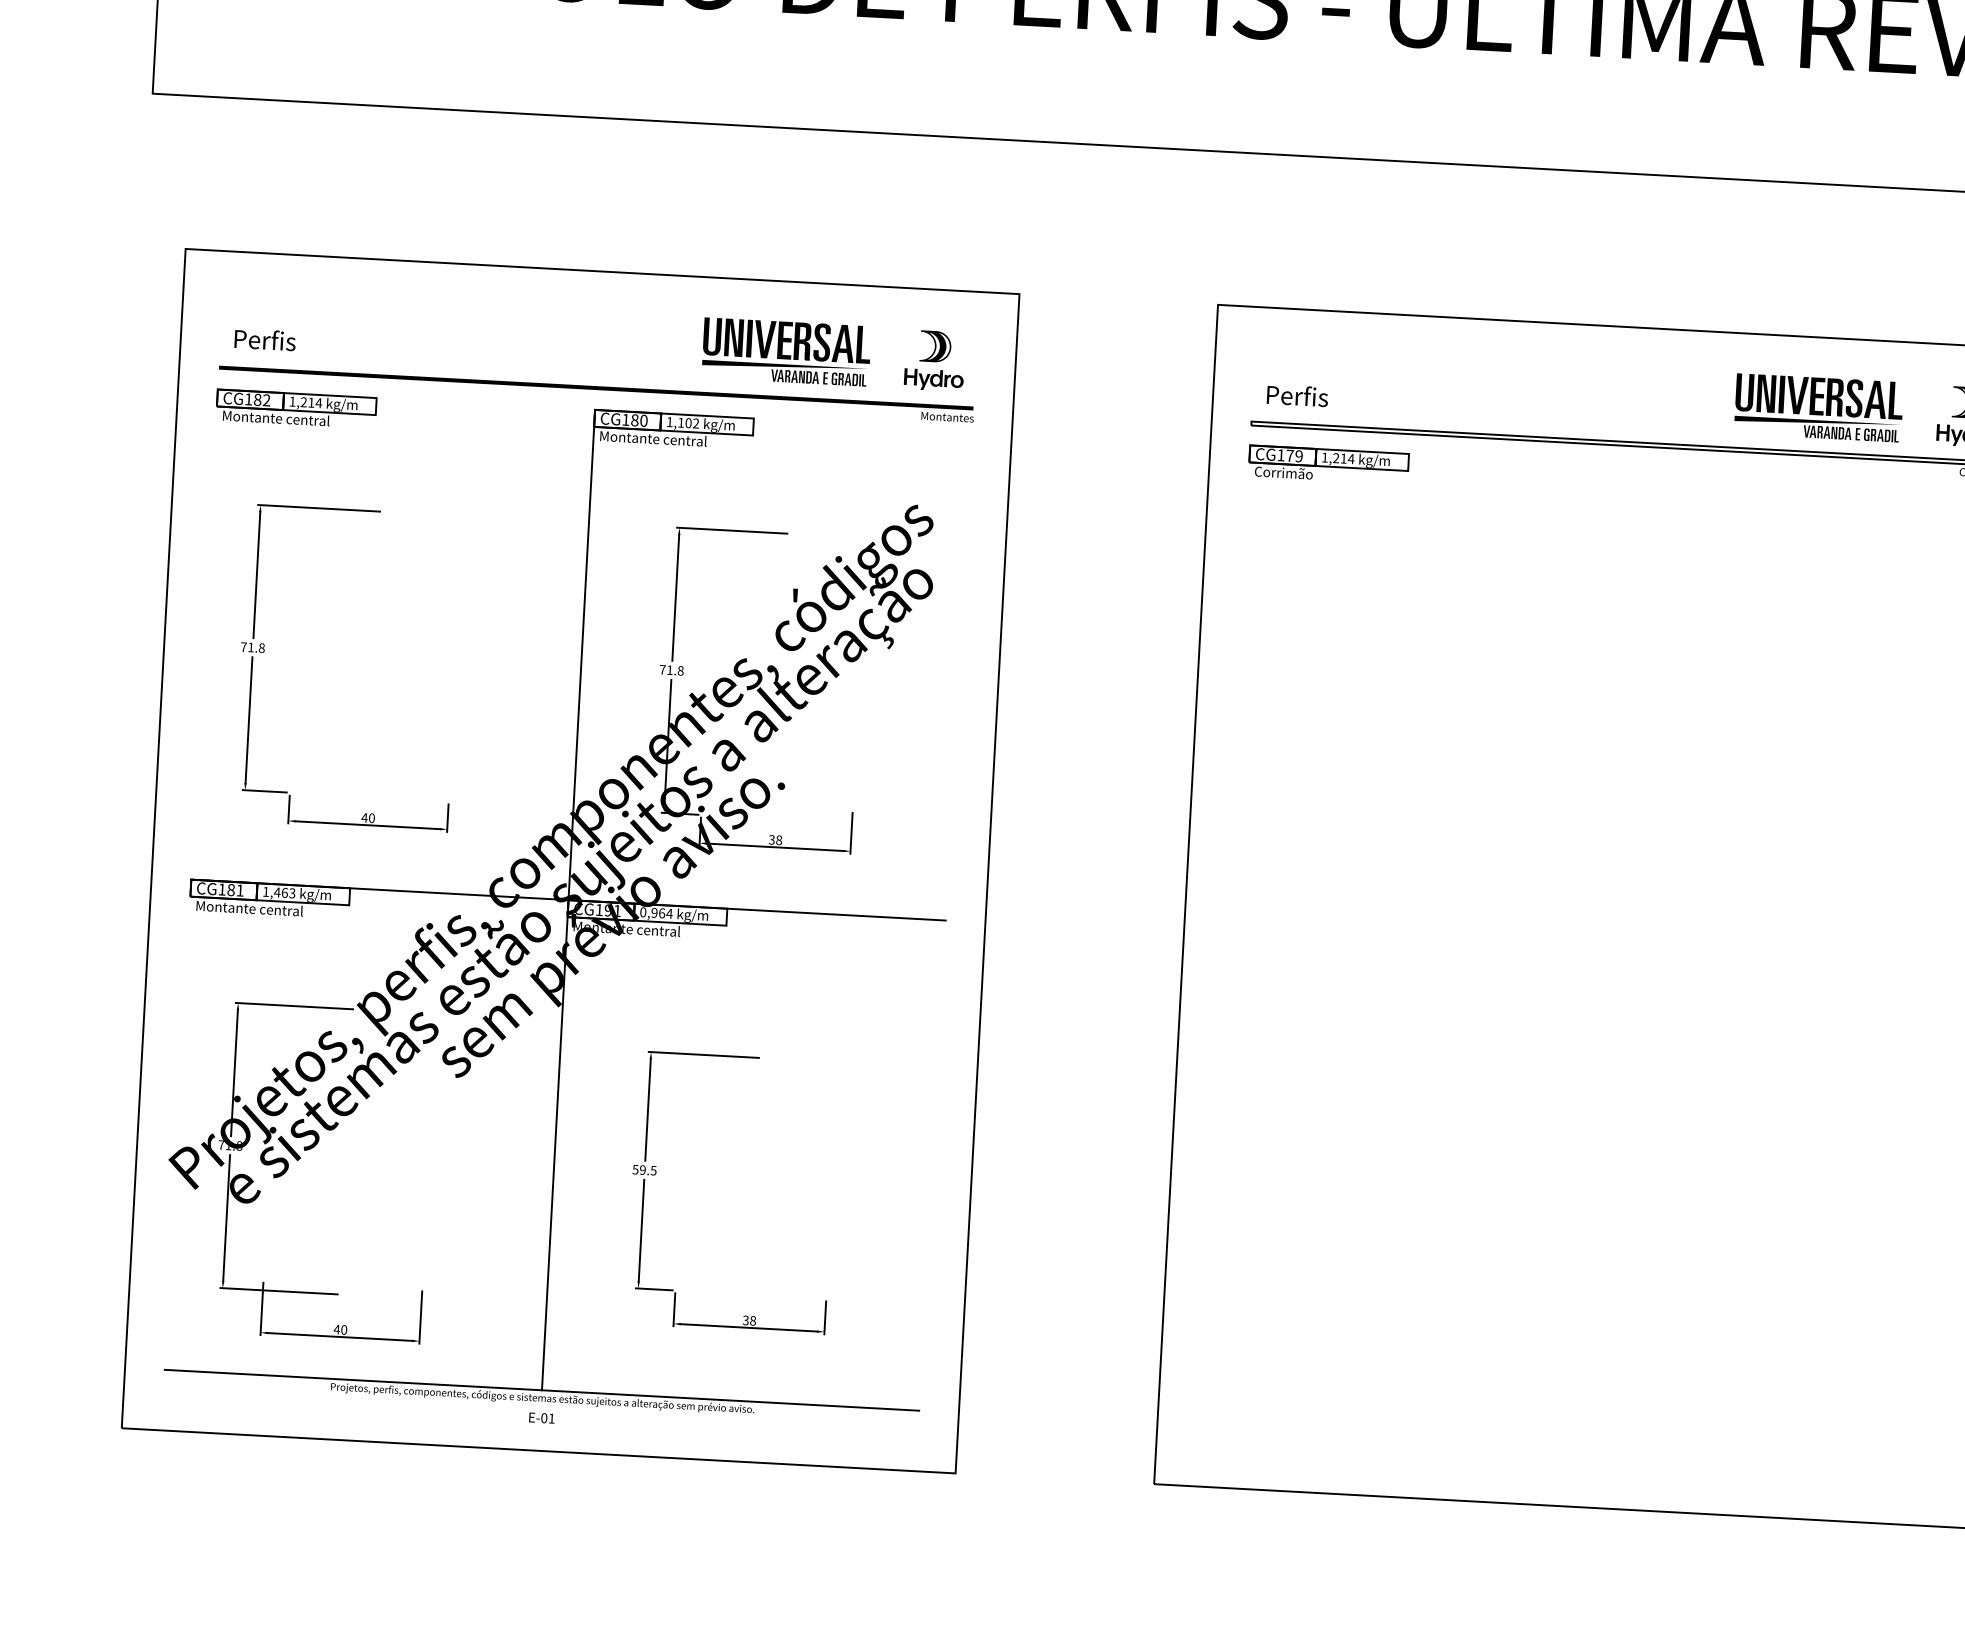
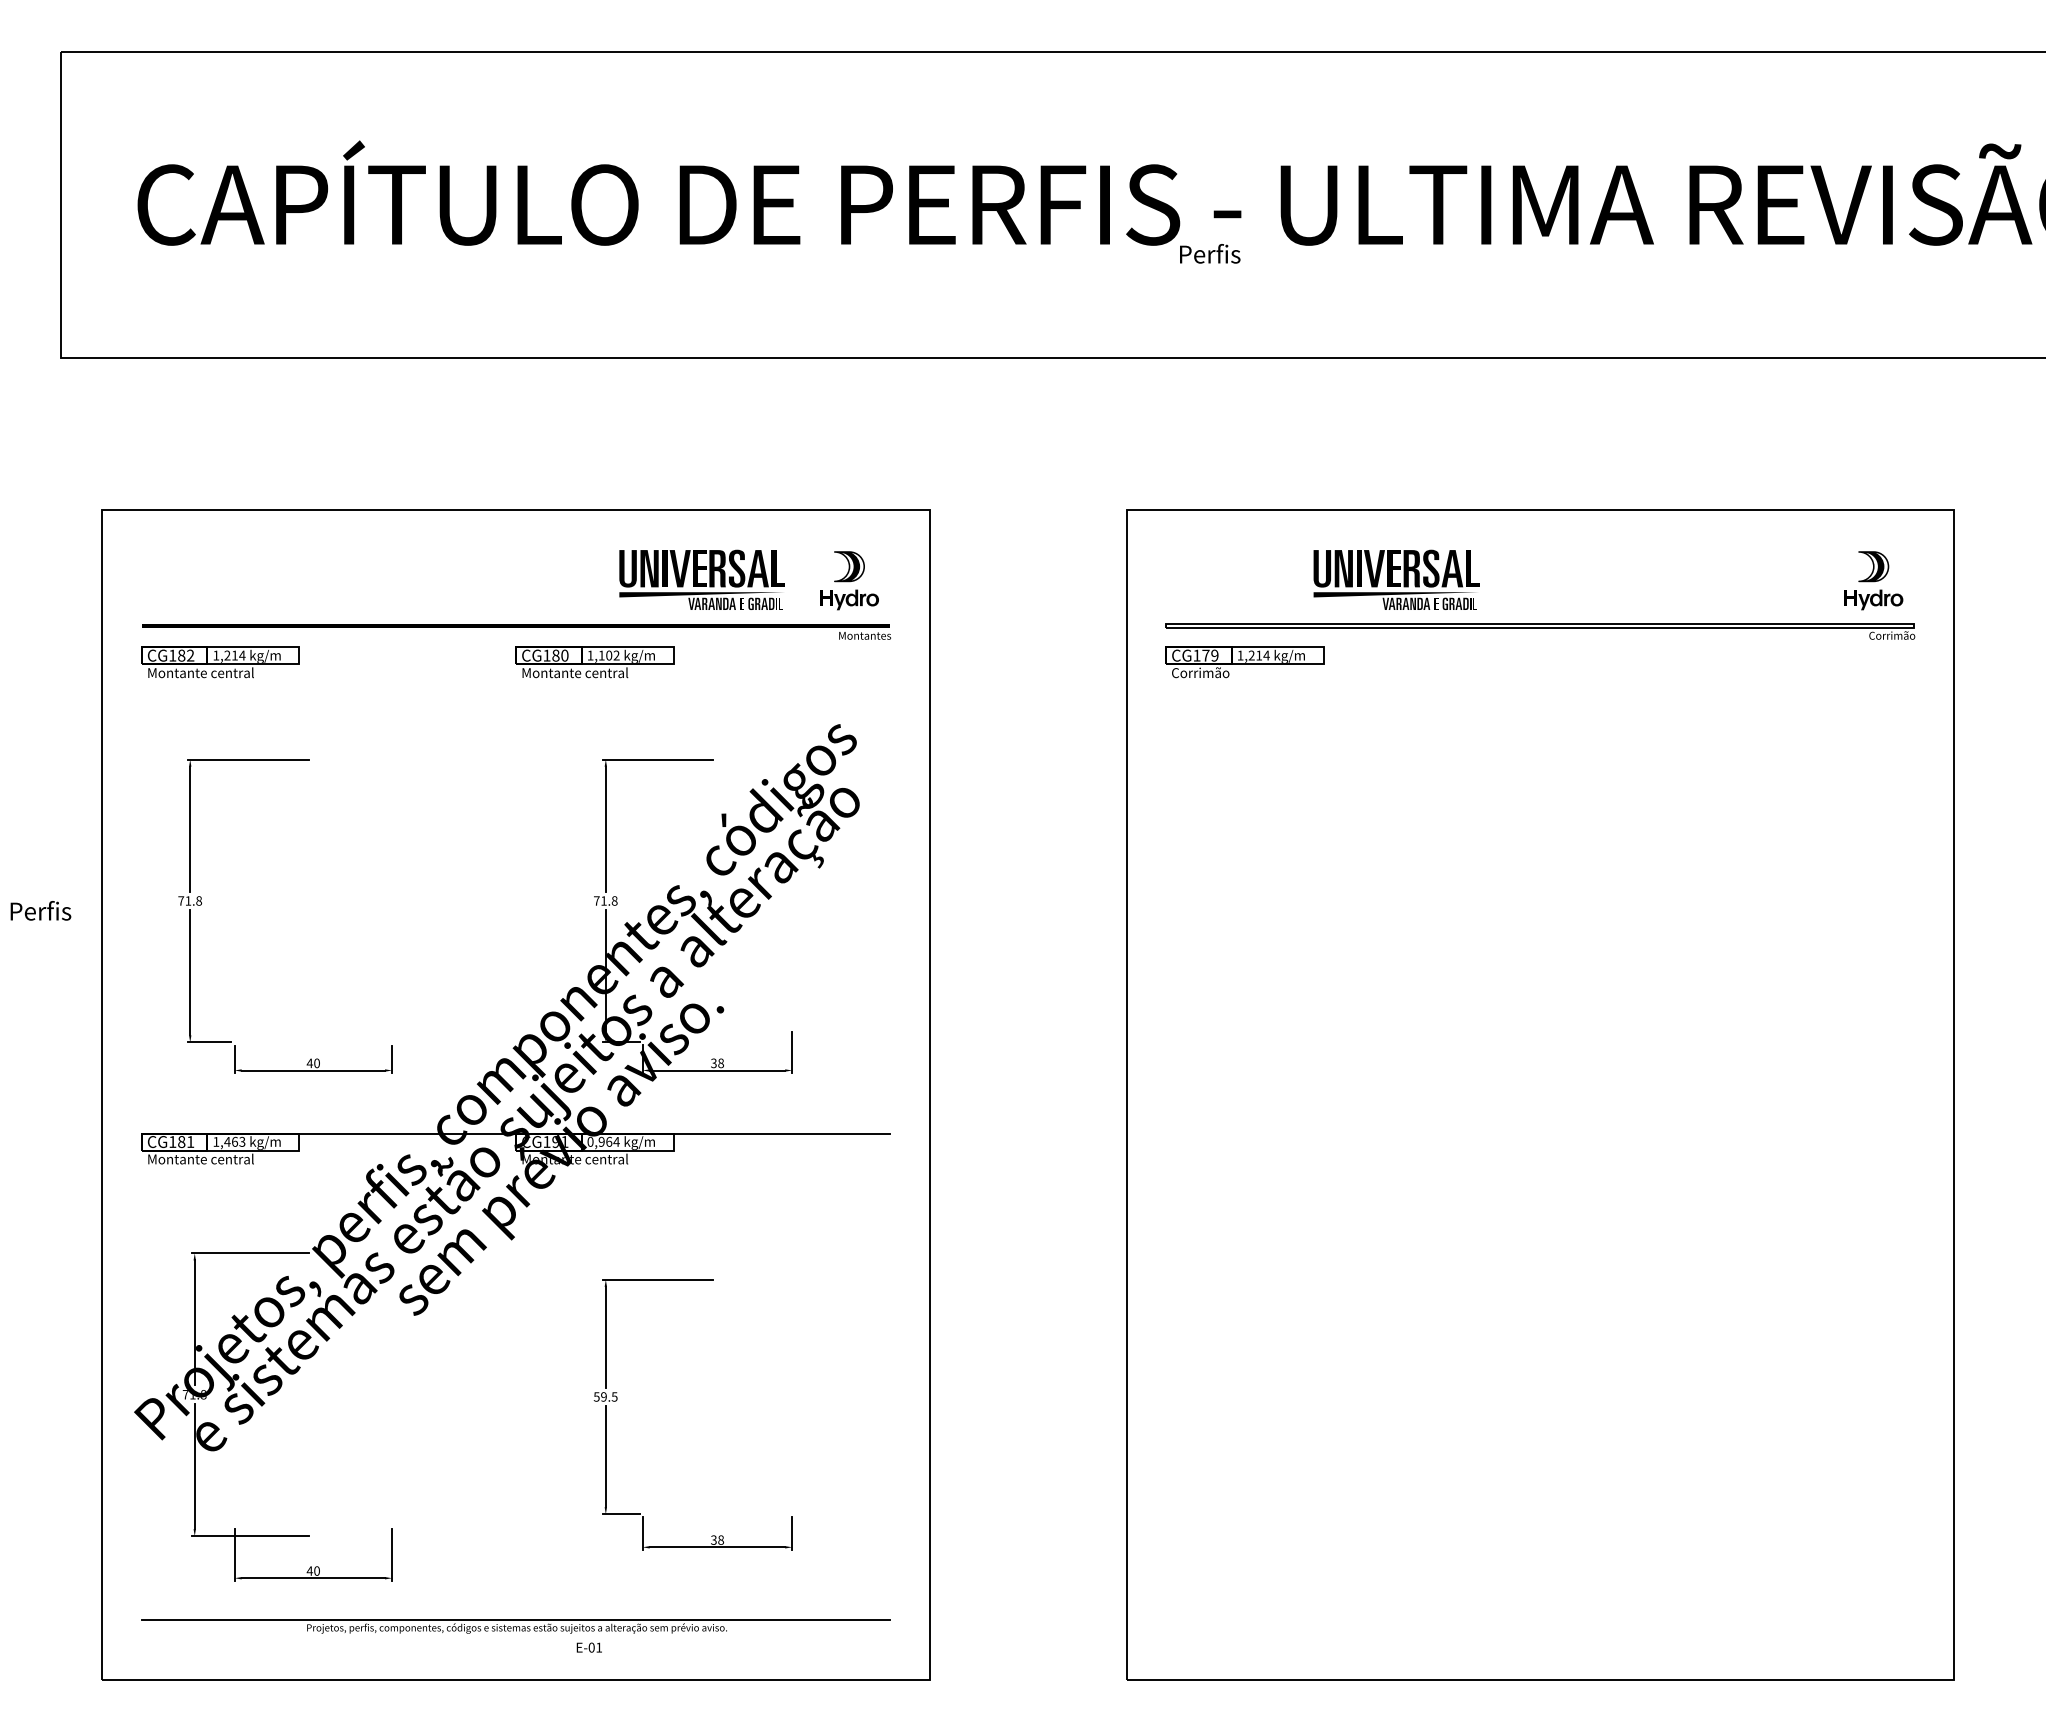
text: (264, 339) -> (40, 910), moved
text: (1297, 395) -> (1210, 253), moved
part: (1818, 407) -> (1396, 579), moved
line: (568, 899) -> (515, 1133), removed
text: (541, 1417) -> (588, 1647), moved

